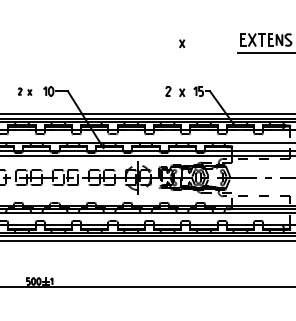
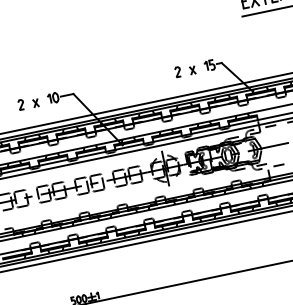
part: (182, 43) -> (182, 18), removed
part: (24, 91) -> (27, 103), size x1.43

